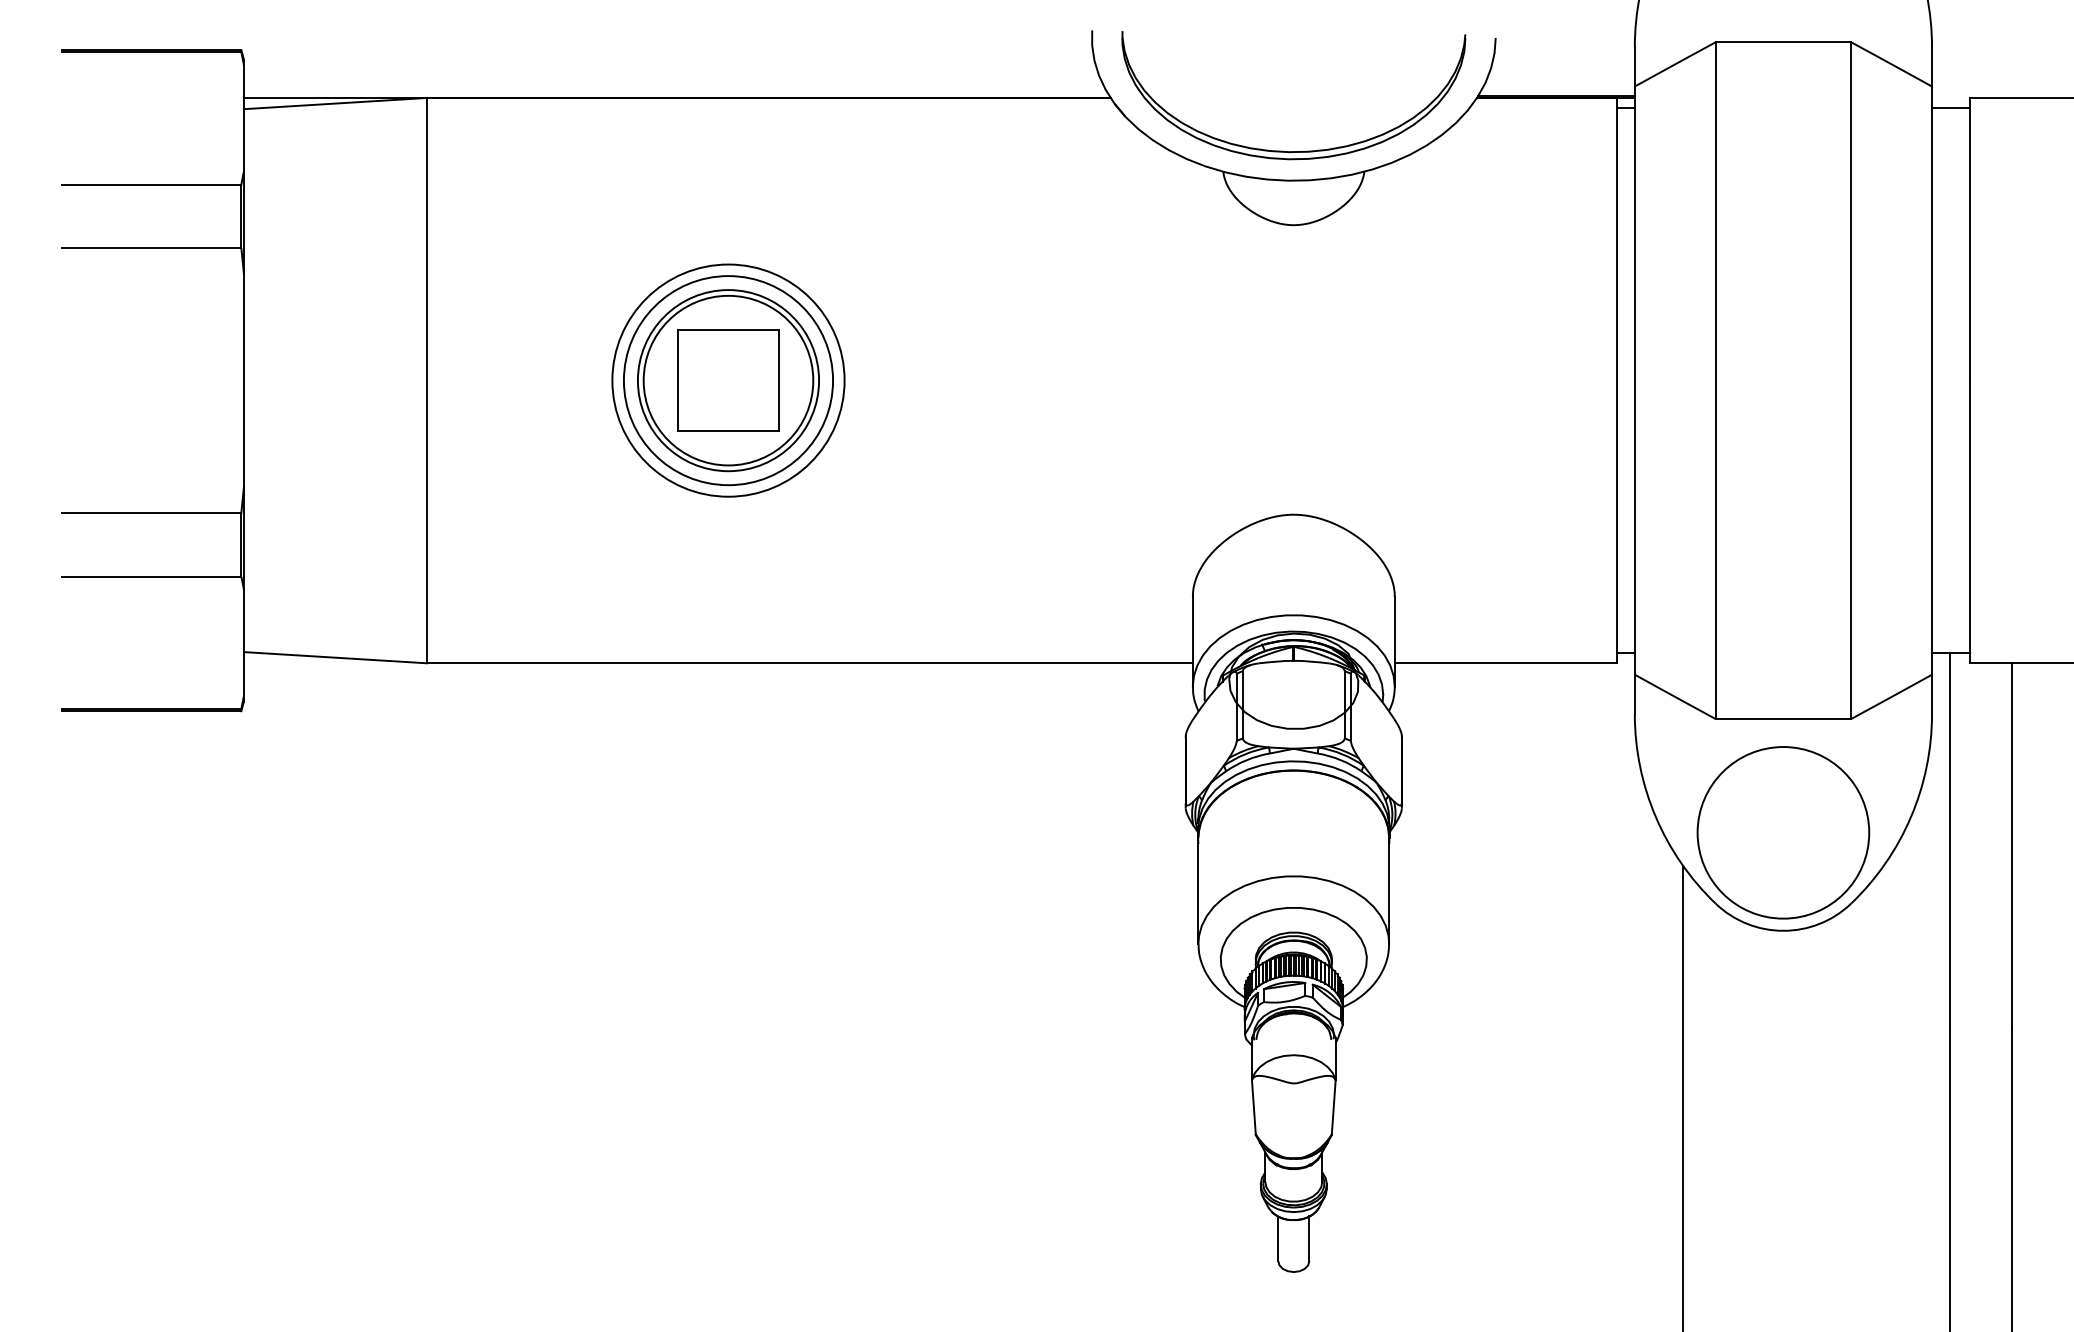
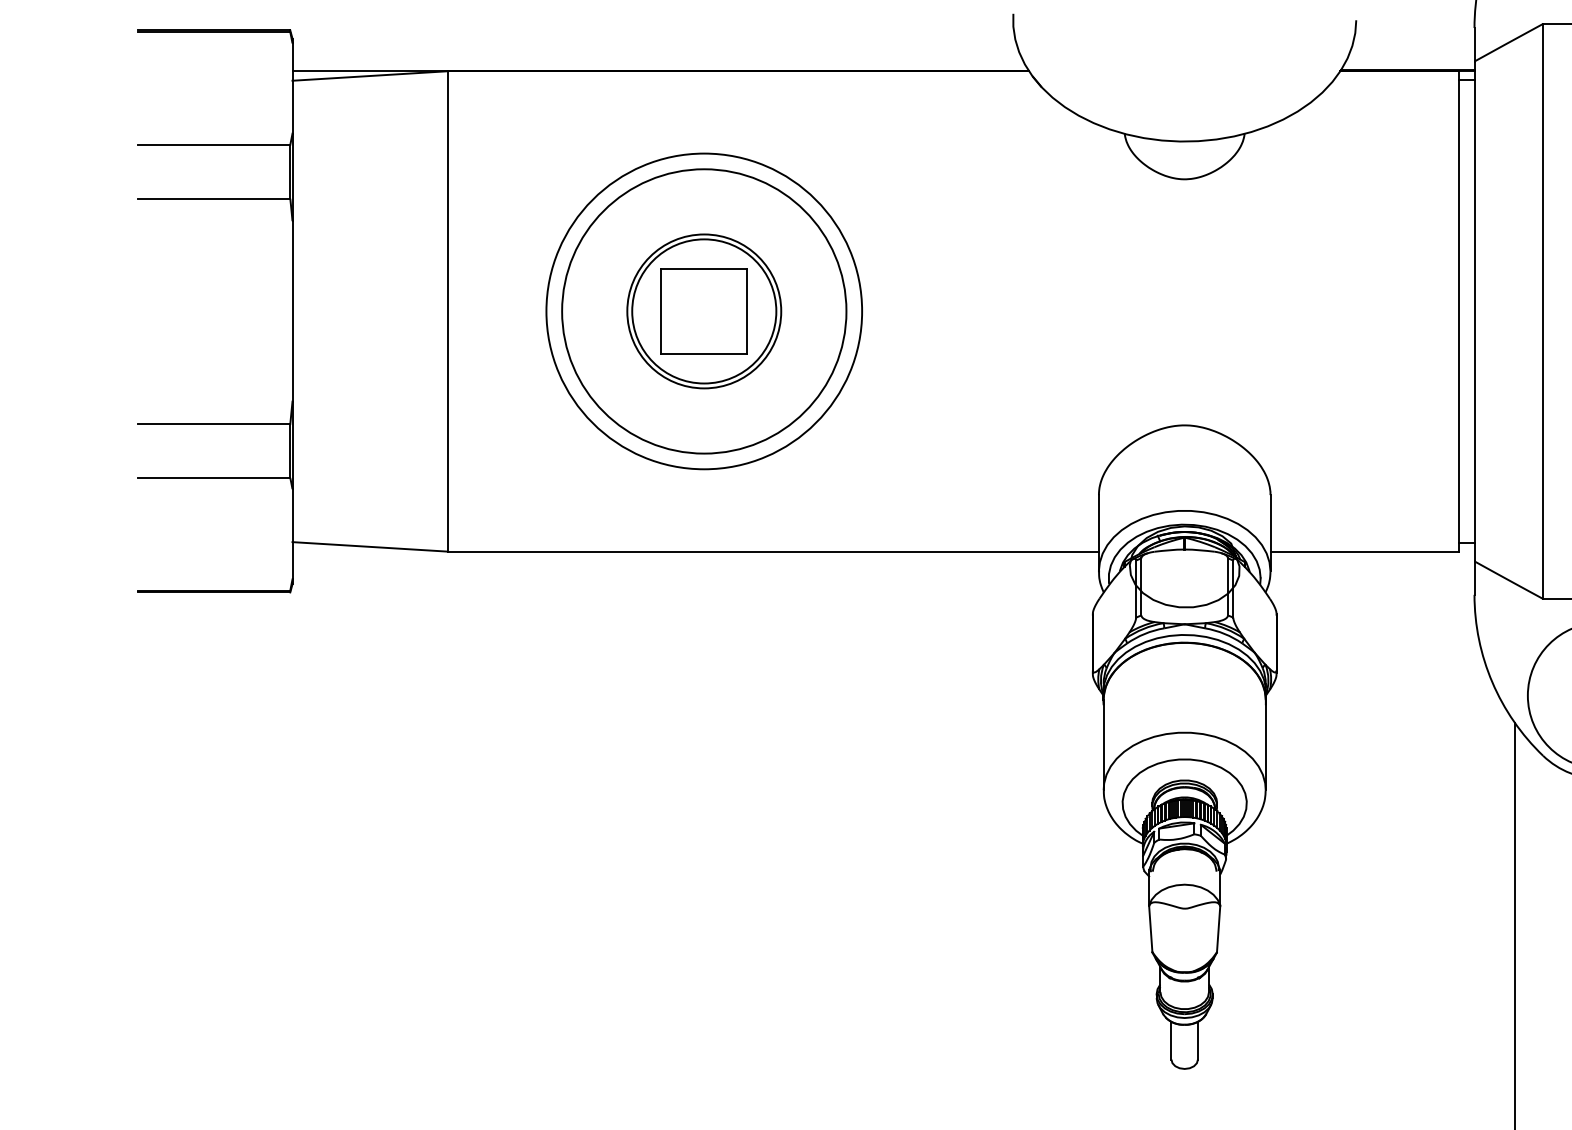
part: (1283, 150) -> (1175, 115), removed
circle: (728, 380) -> (704, 311), size x1.6
circle: (728, 380) -> (704, 311), size x1.6

